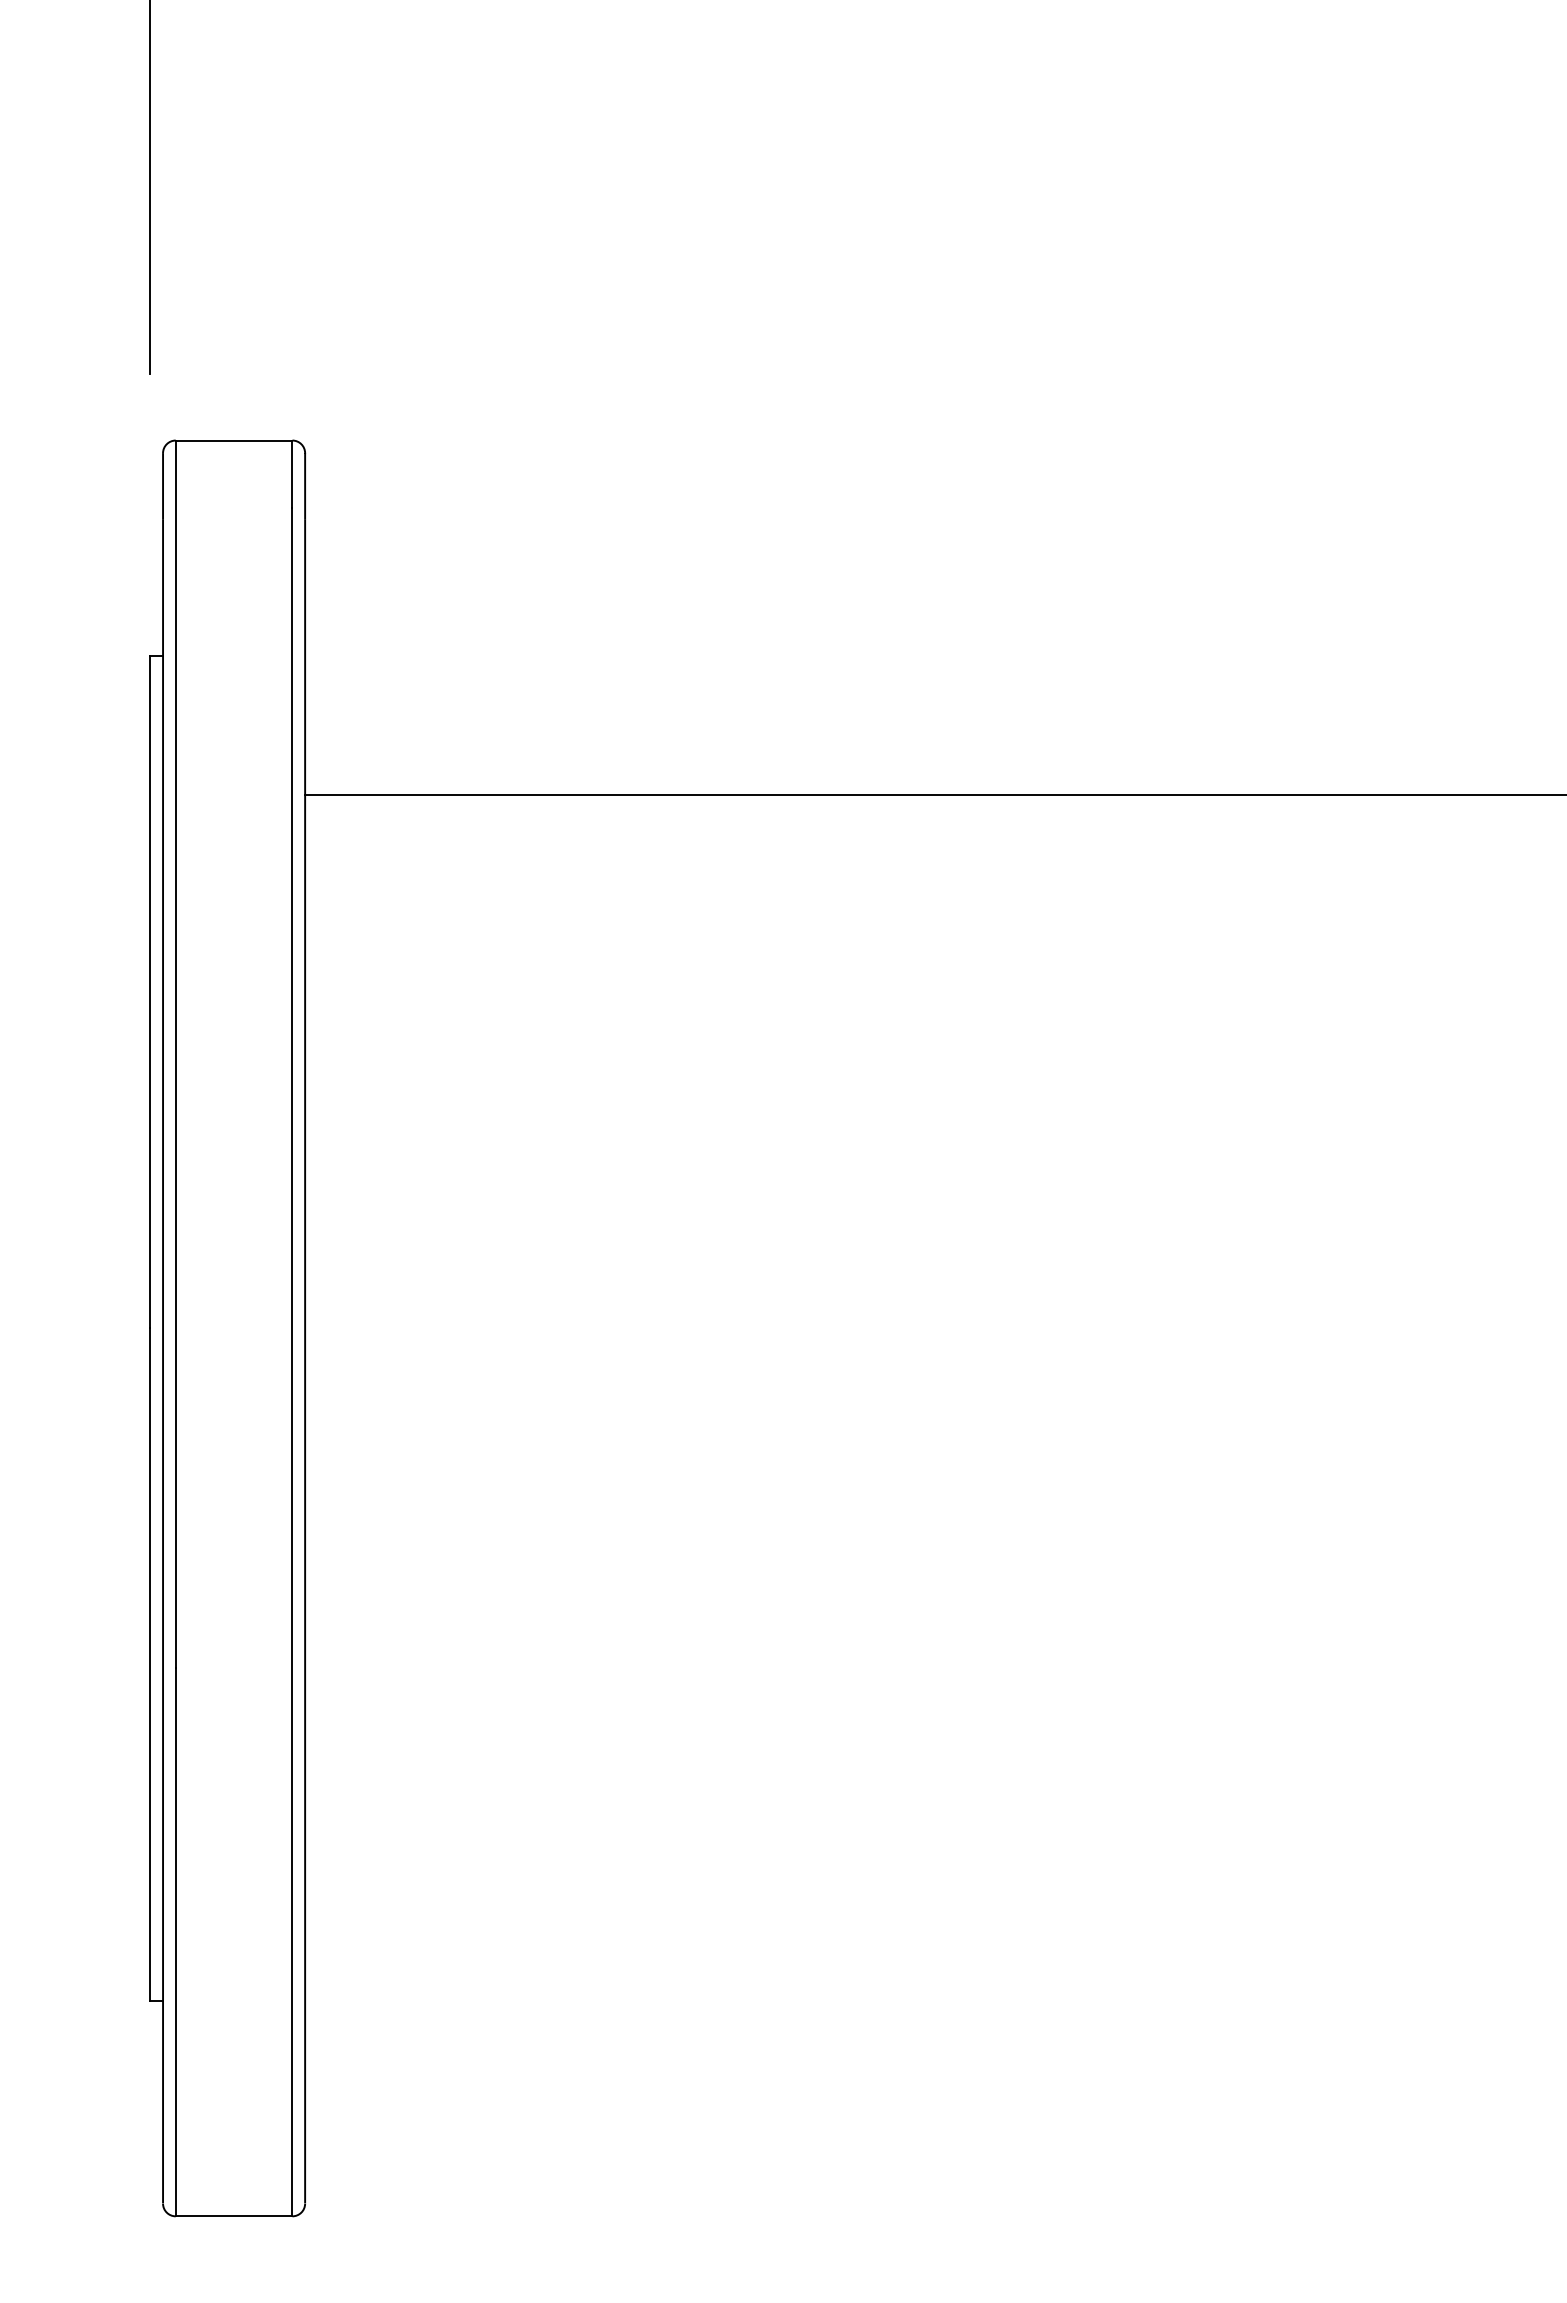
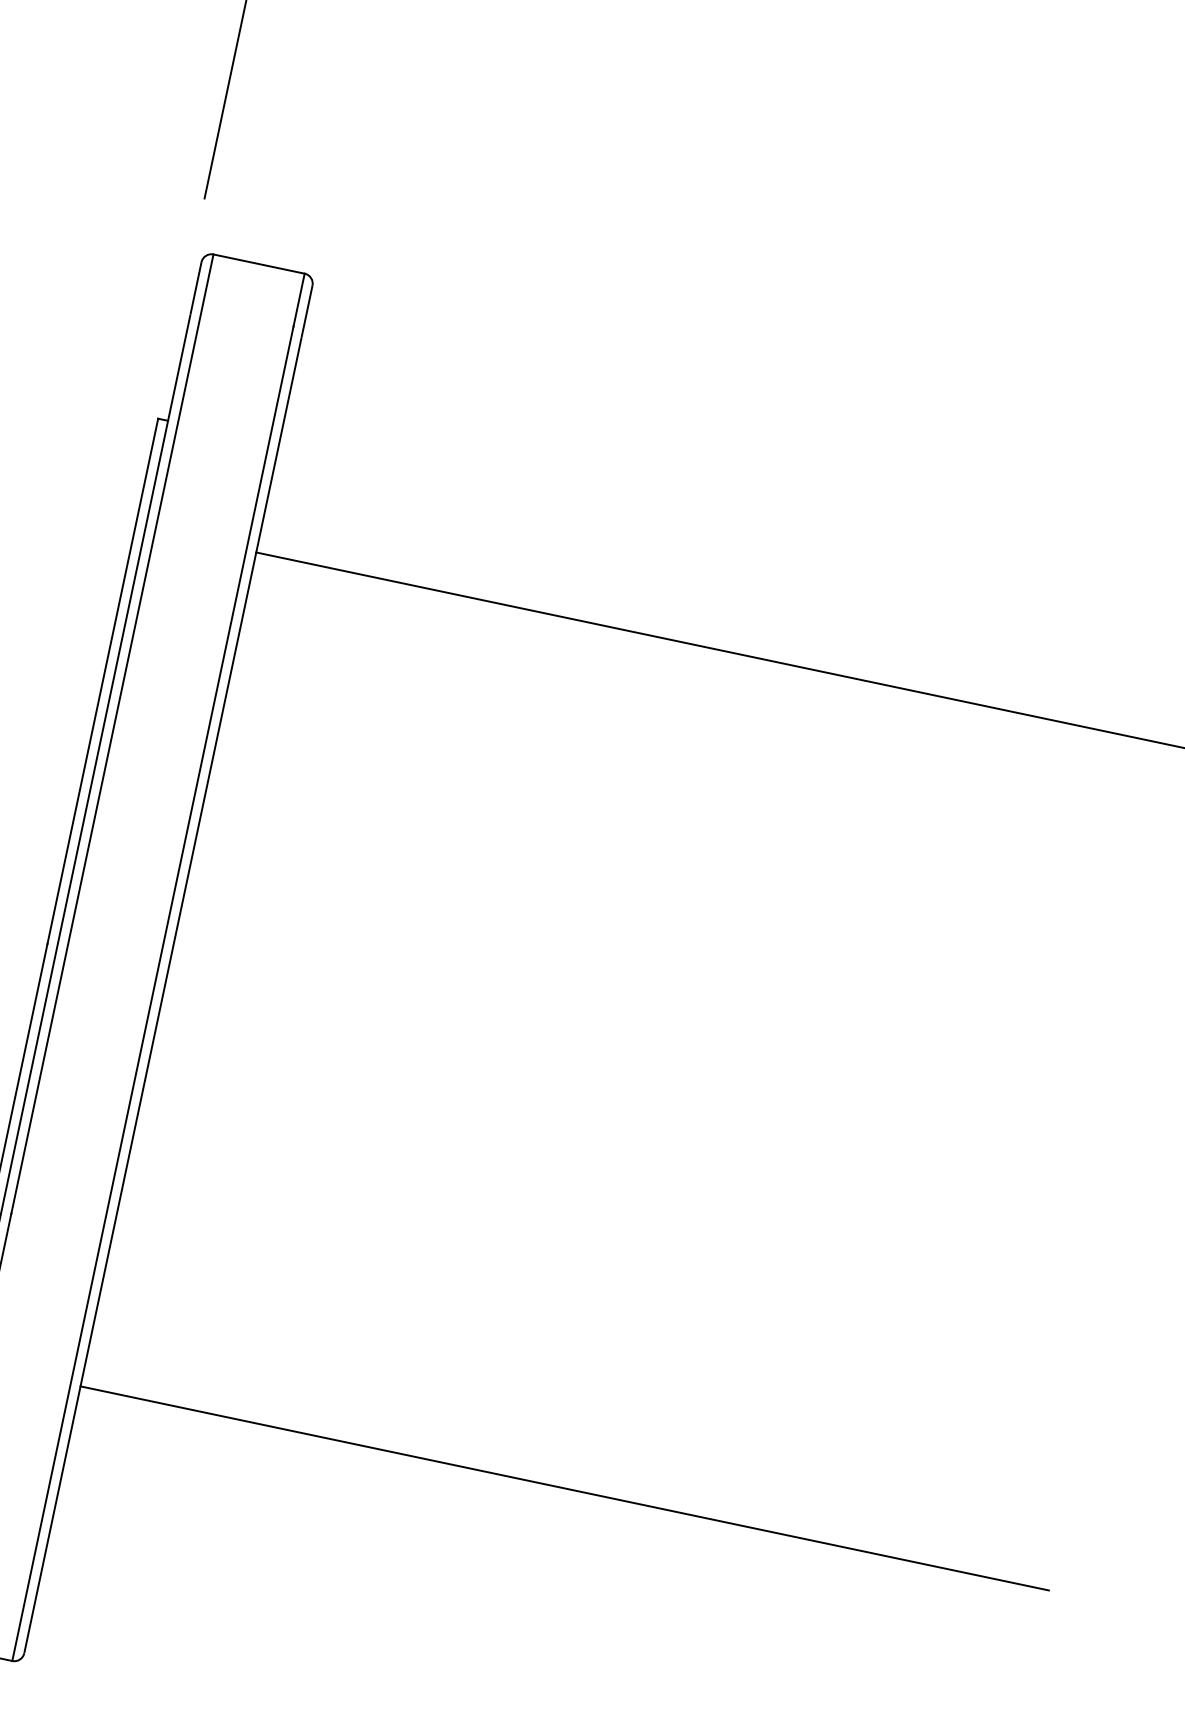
line: (924, 1862) -> (564, 1488), added

